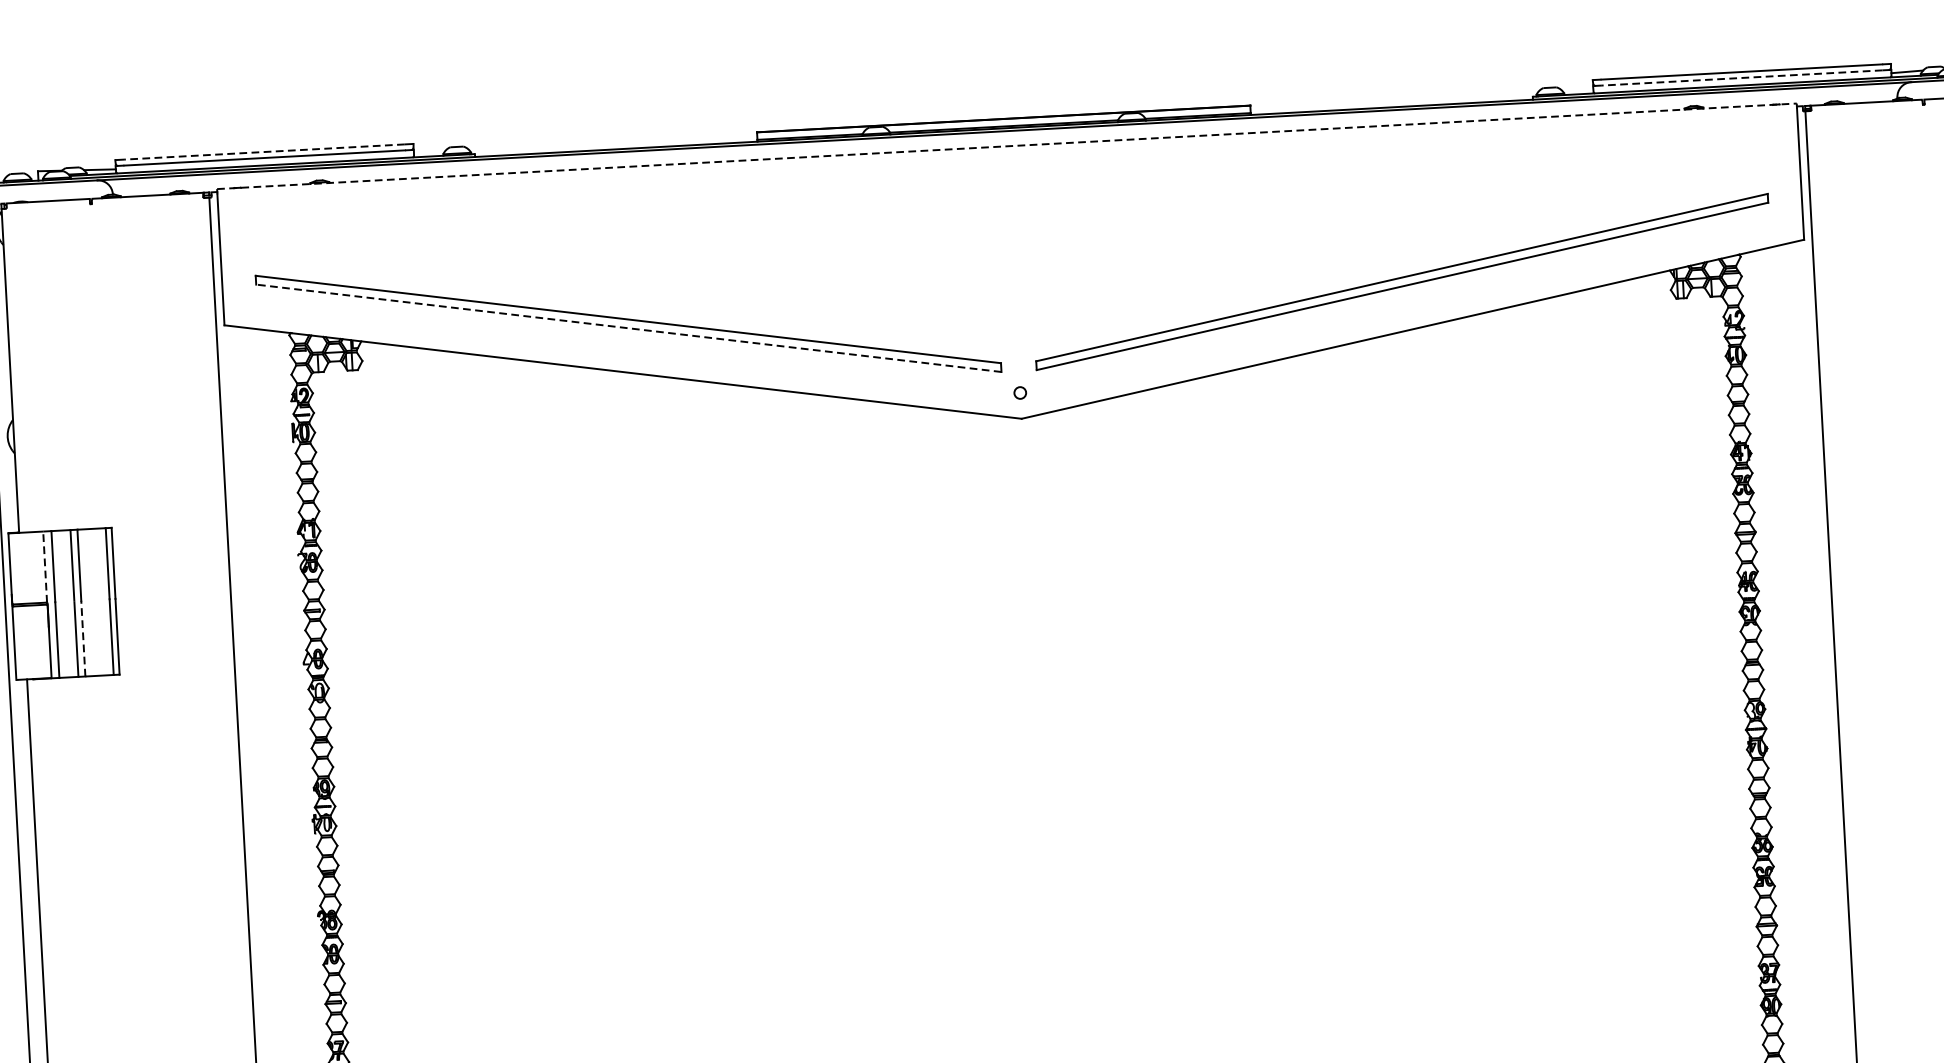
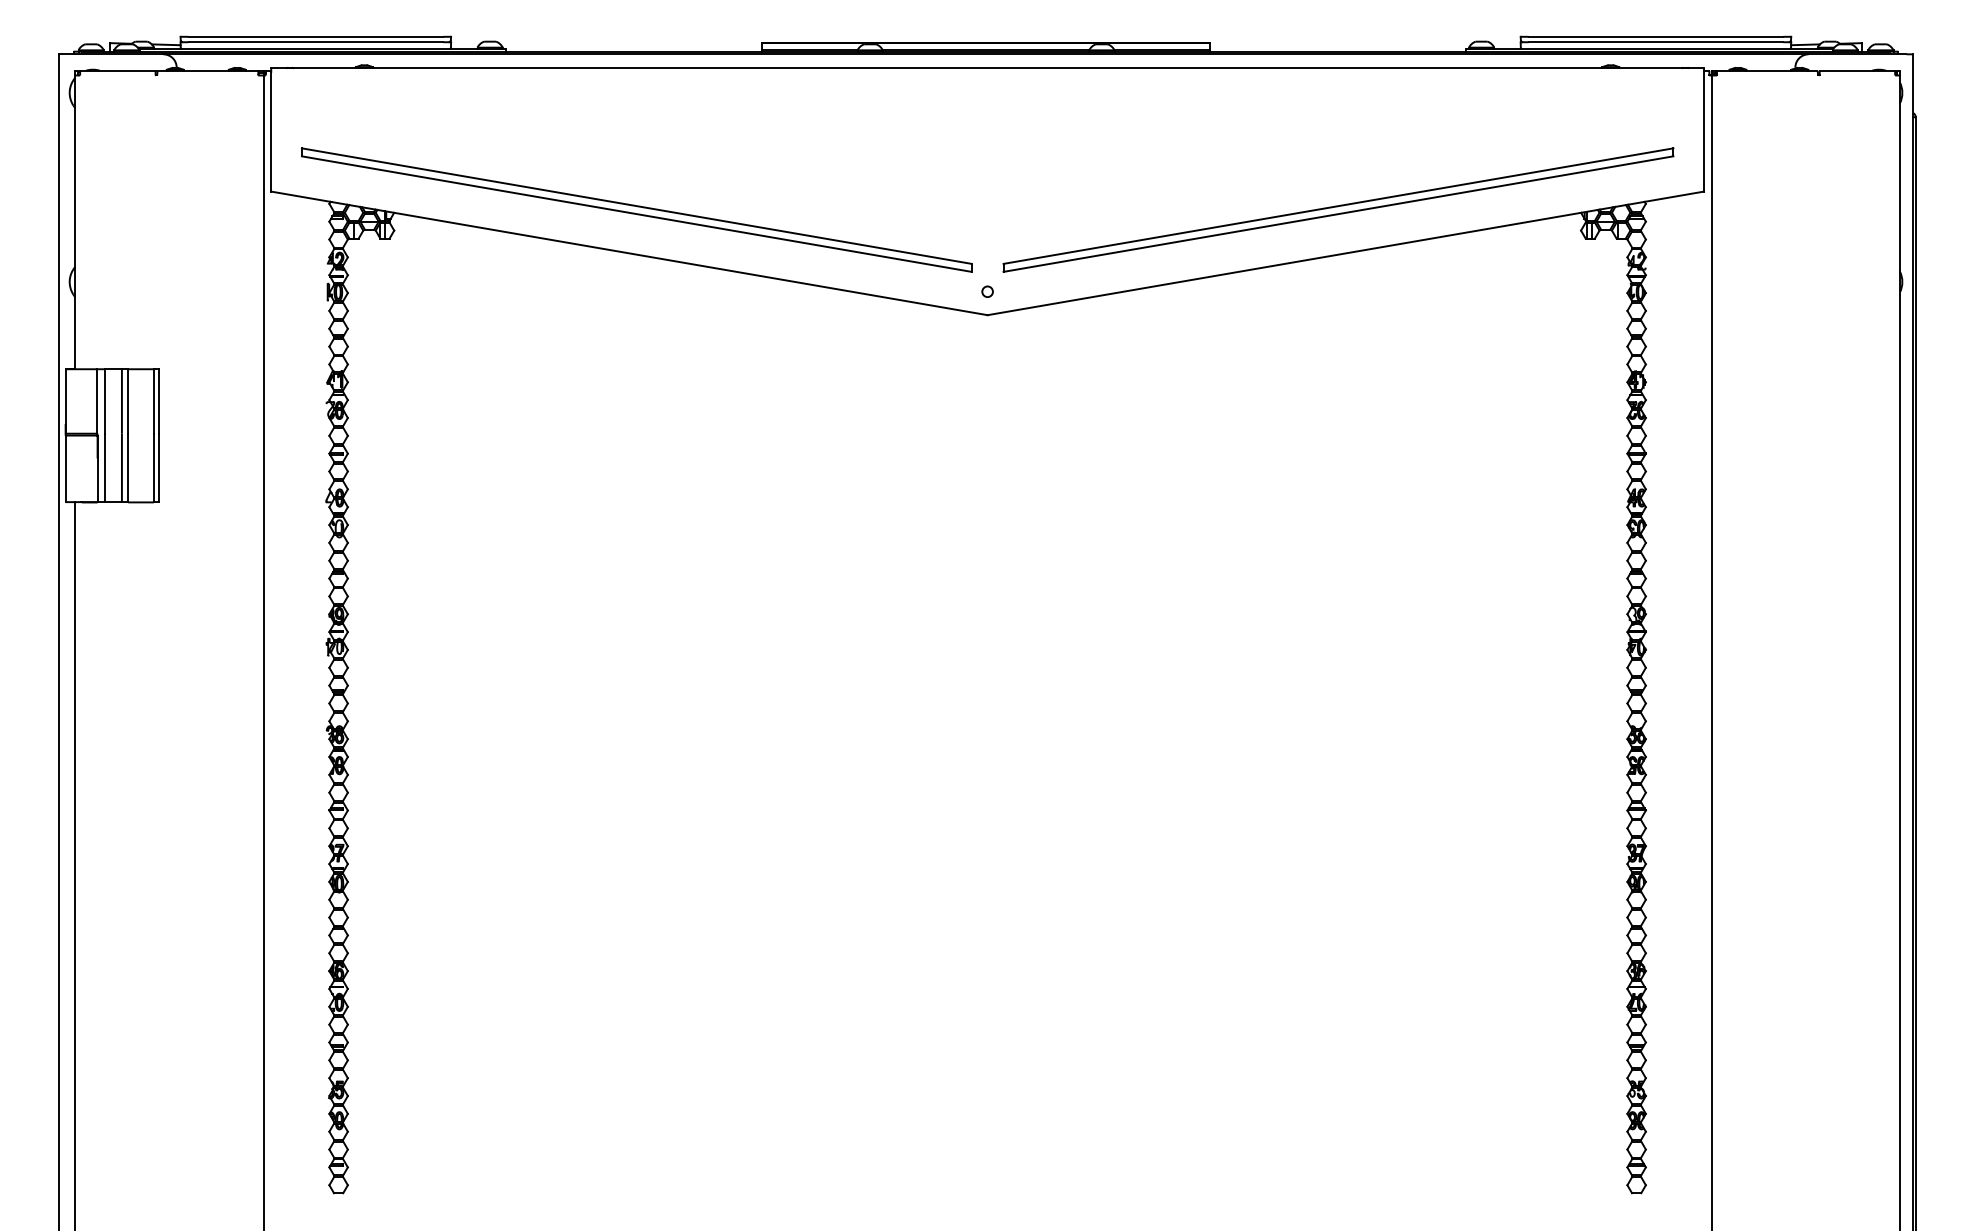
line: (1741, 78) -> (1655, 42), dashed -> solid
line: (1007, 146) -> (988, 68), dashed -> solid
line: (264, 151) -> (315, 36), dashed -> solid
line: (628, 328) -> (636, 214), dashed -> solid
line: (45, 566) -> (97, 400), dashed -> solid
line: (83, 638) -> (128, 467), dashed -> solid

